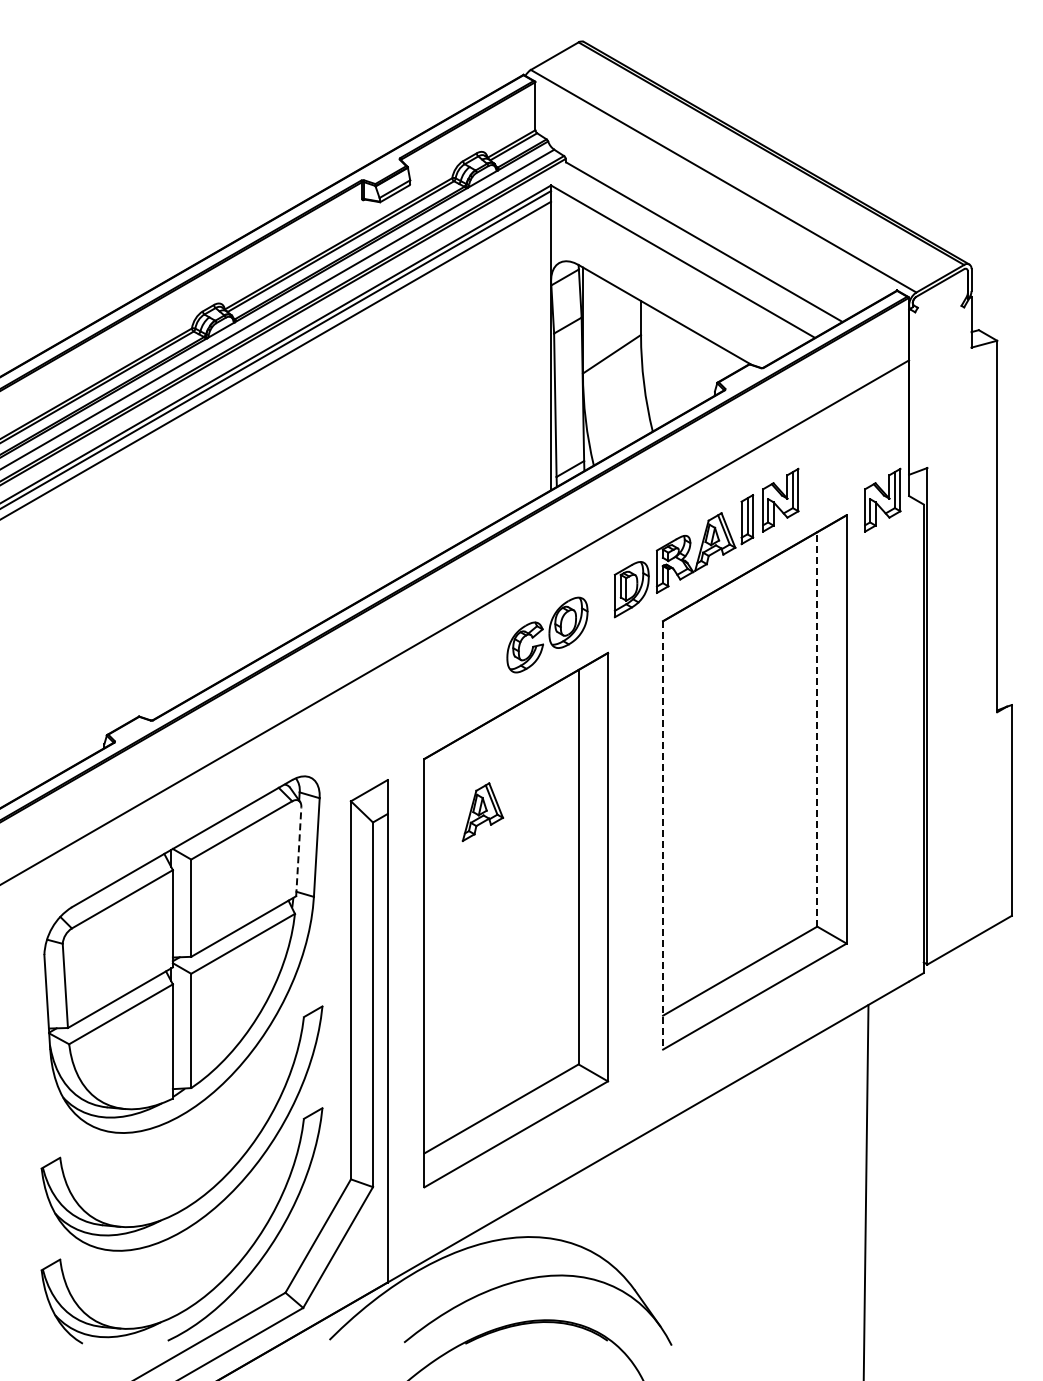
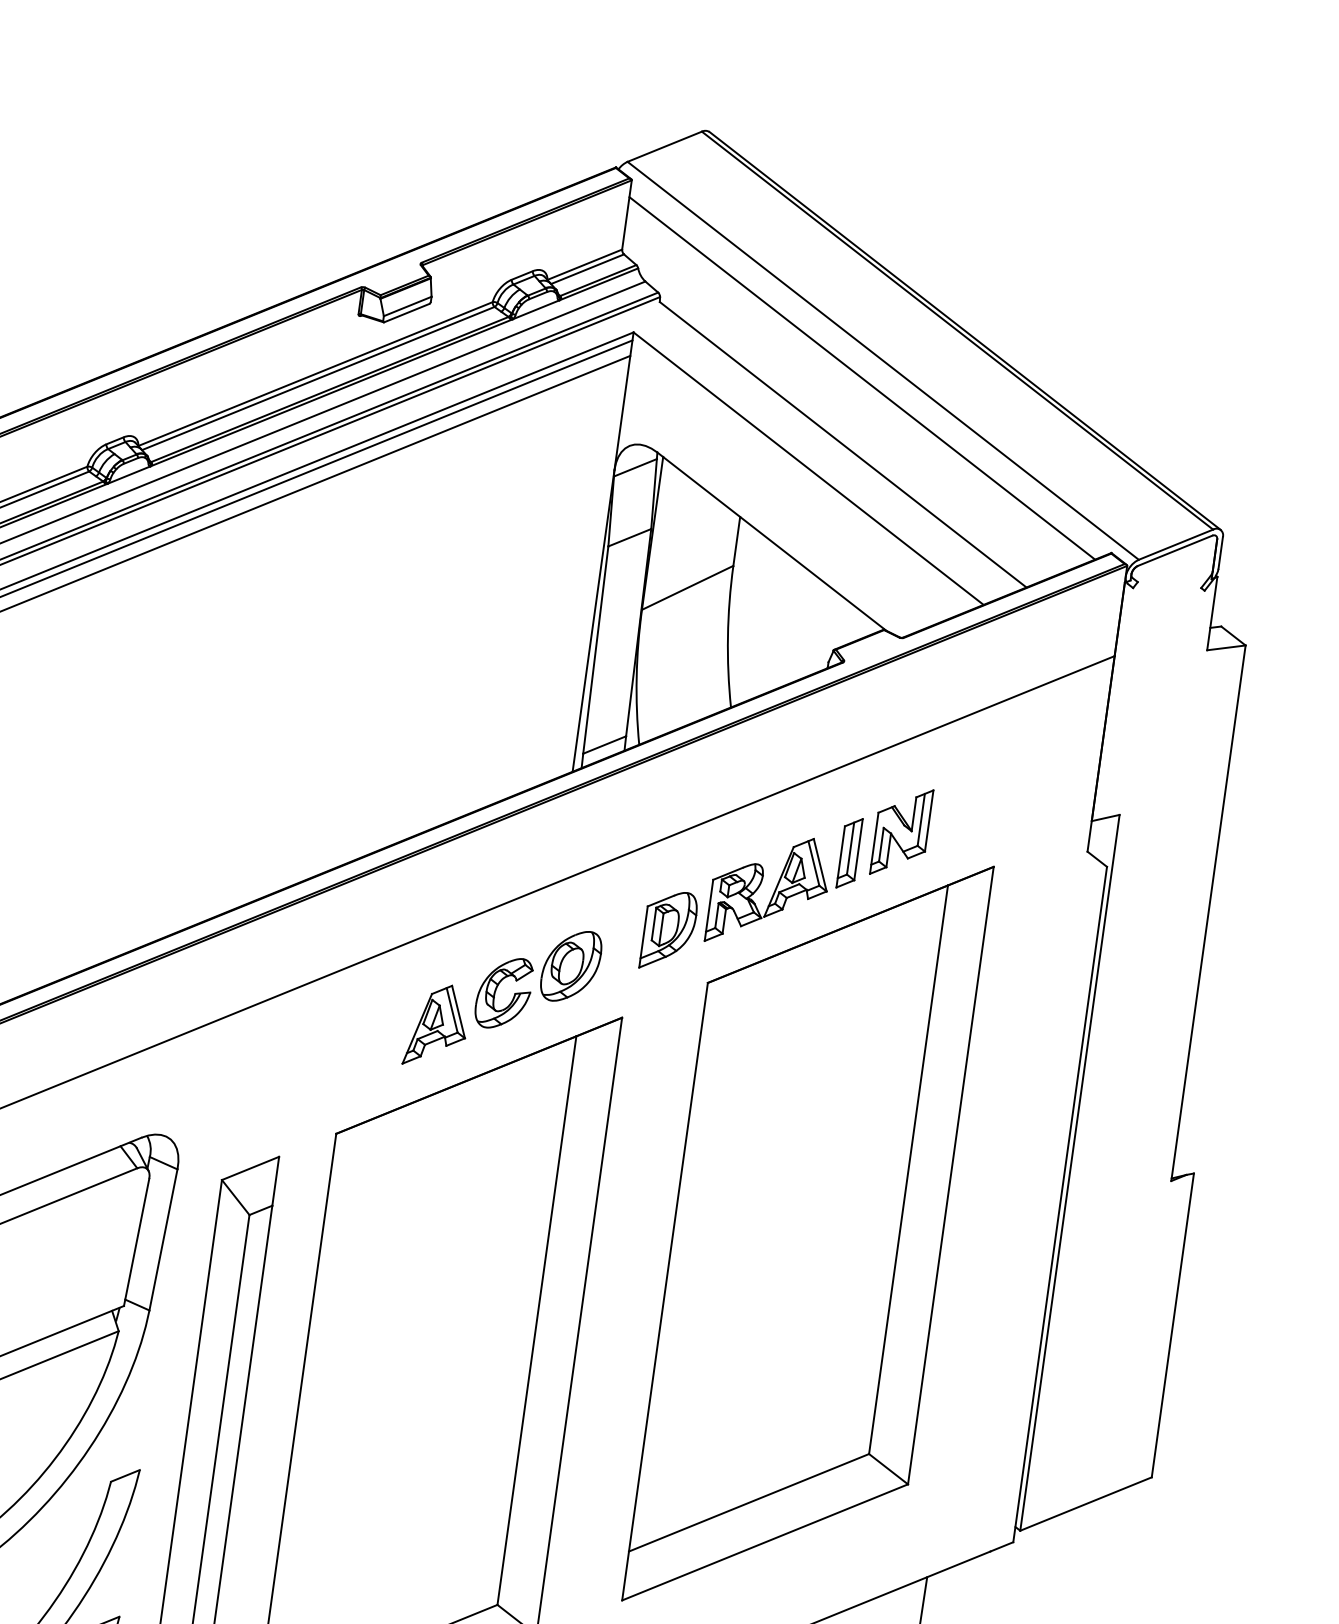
line: (710, 194) -> (861, 377), added
part: (882, 499) -> (1048, 851), removed
line: (817, 728) -> (909, 1168), dashed -> solid
part: (482, 811) -> (436, 1025), moved
line: (663, 835) -> (665, 1291), dashed -> solid
line: (298, 851) -> (136, 1241), dashed -> solid

